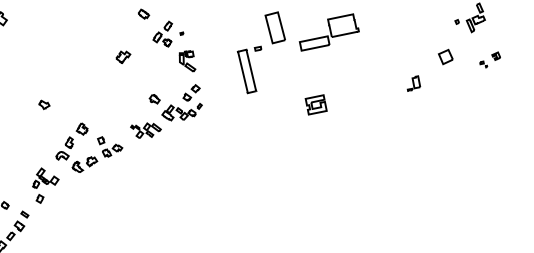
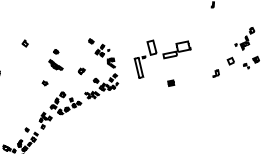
part: (66, 53) -> (55, 59), added
part: (122, 57) -> (81, 71), moved
part: (490, 59) -> (251, 62), size x1.67
part: (317, 102) -> (171, 82), size x0.62

